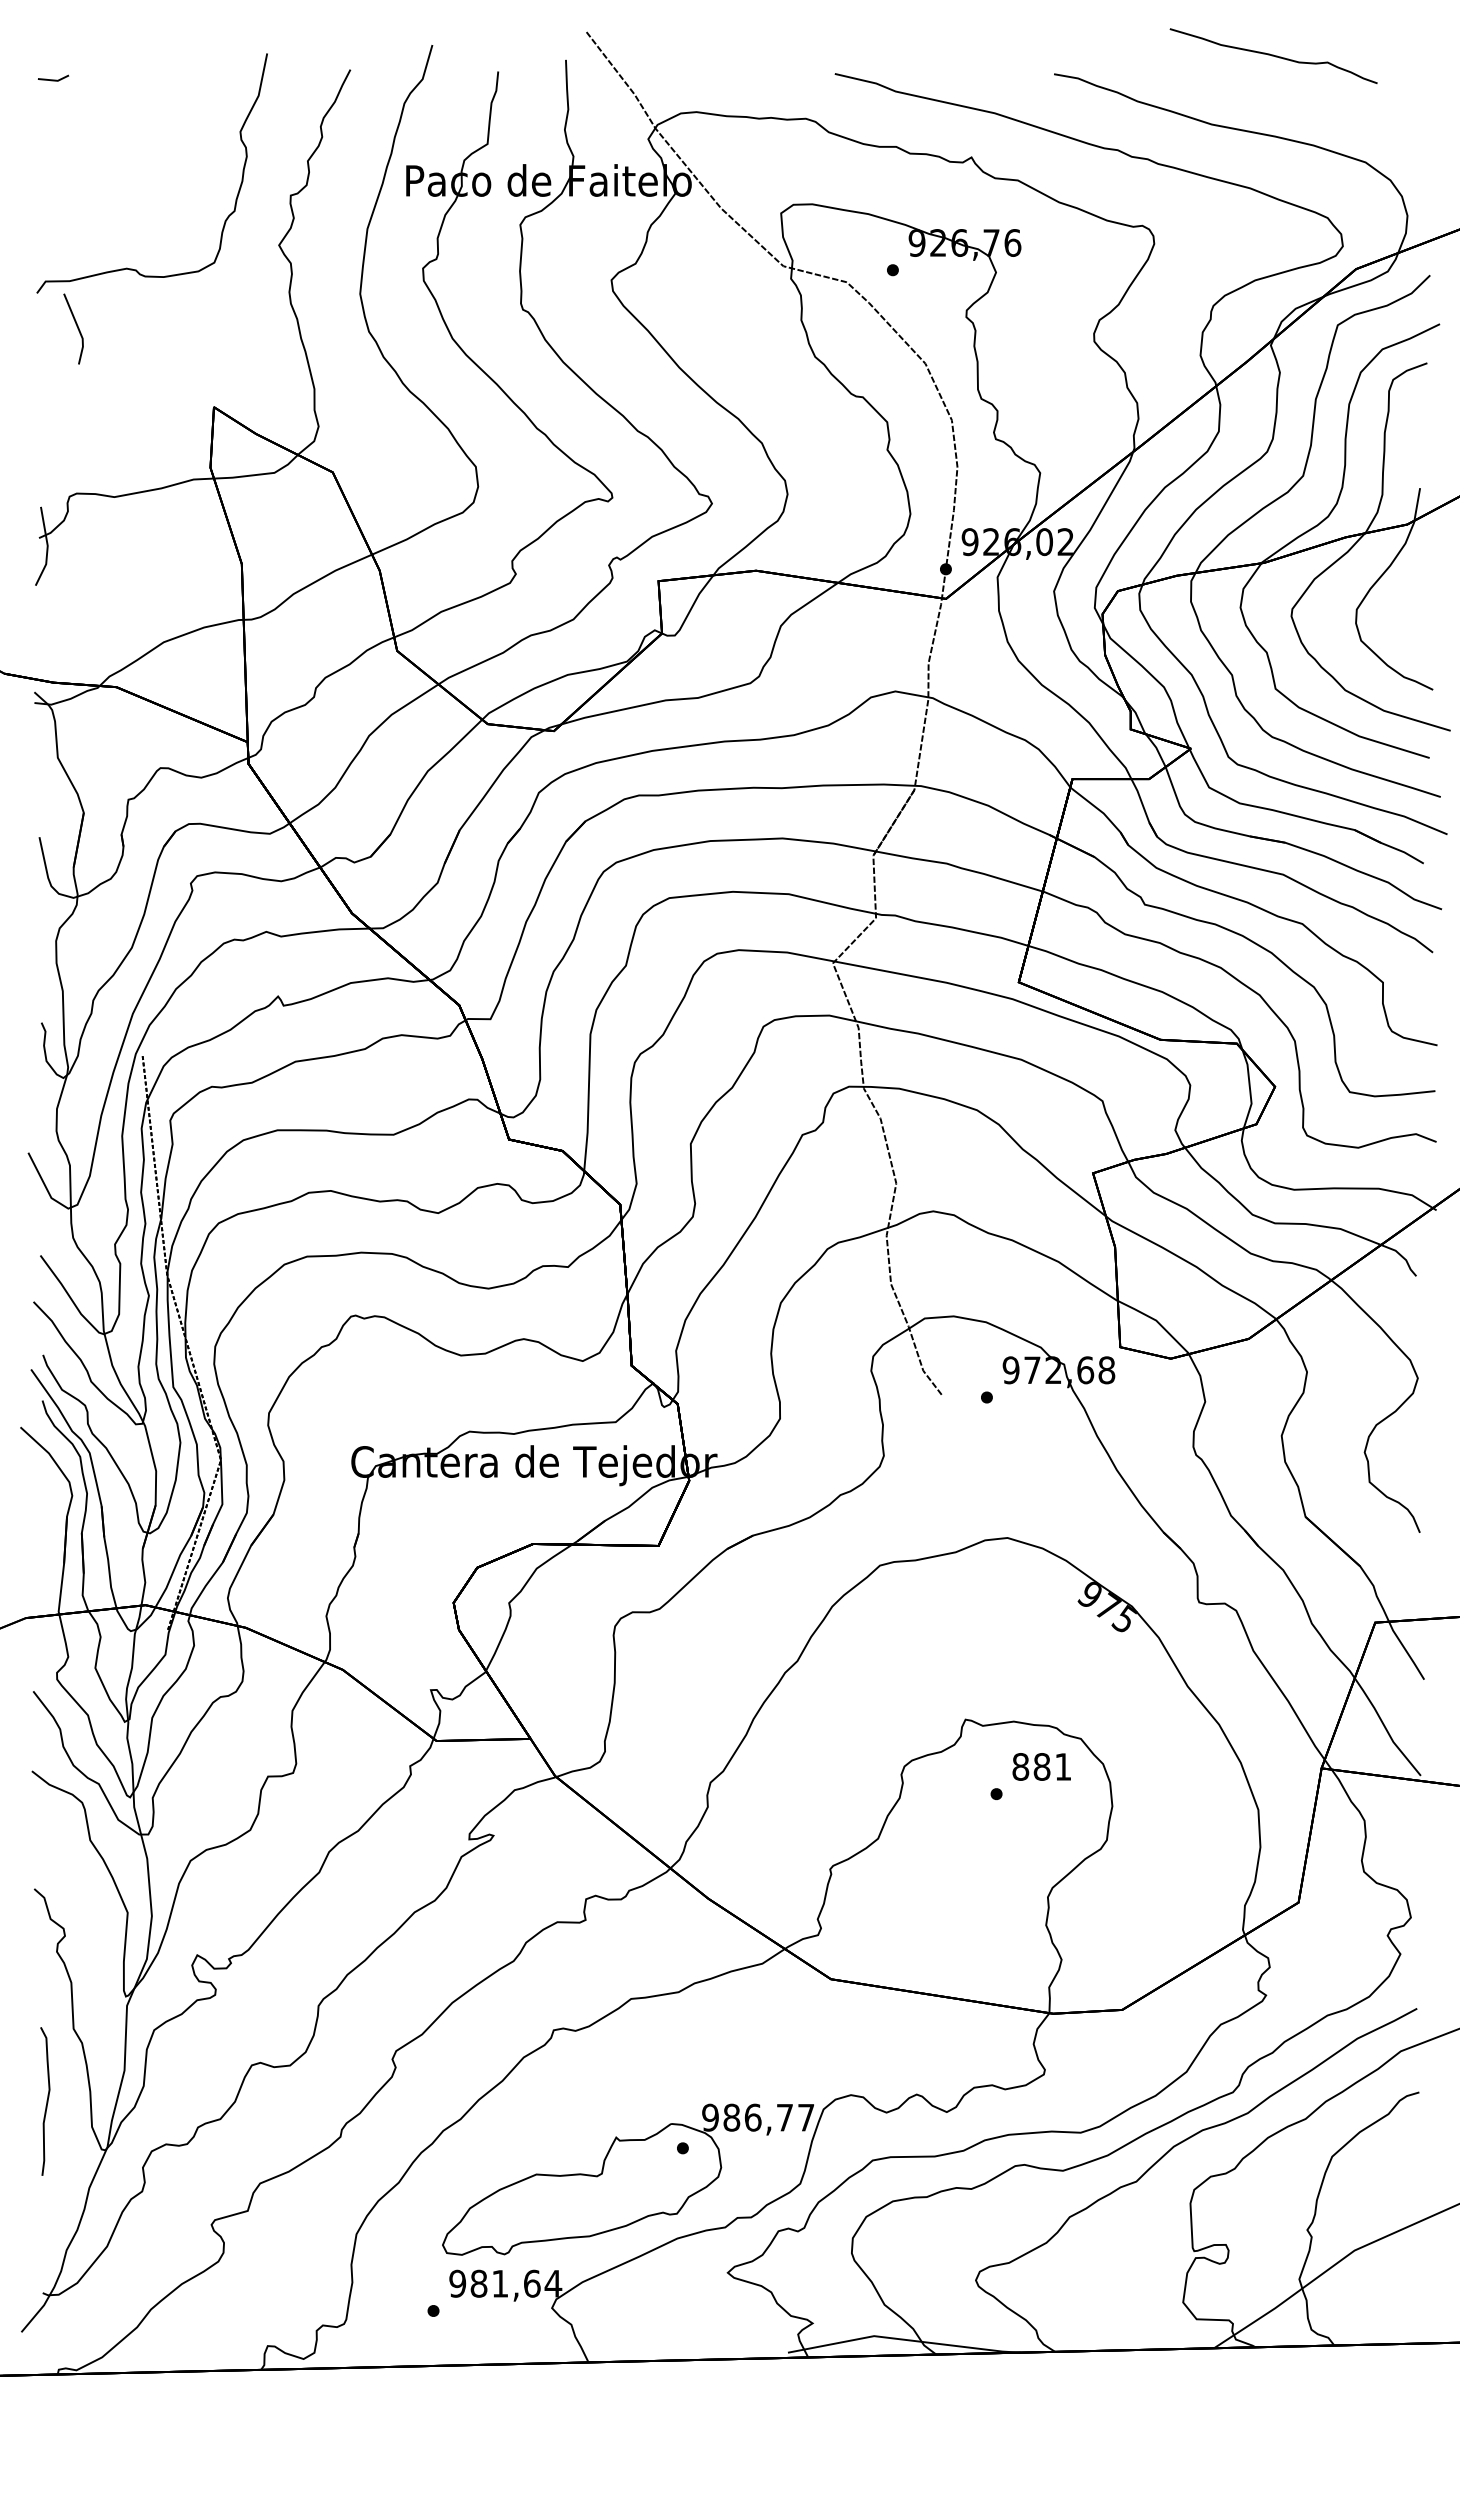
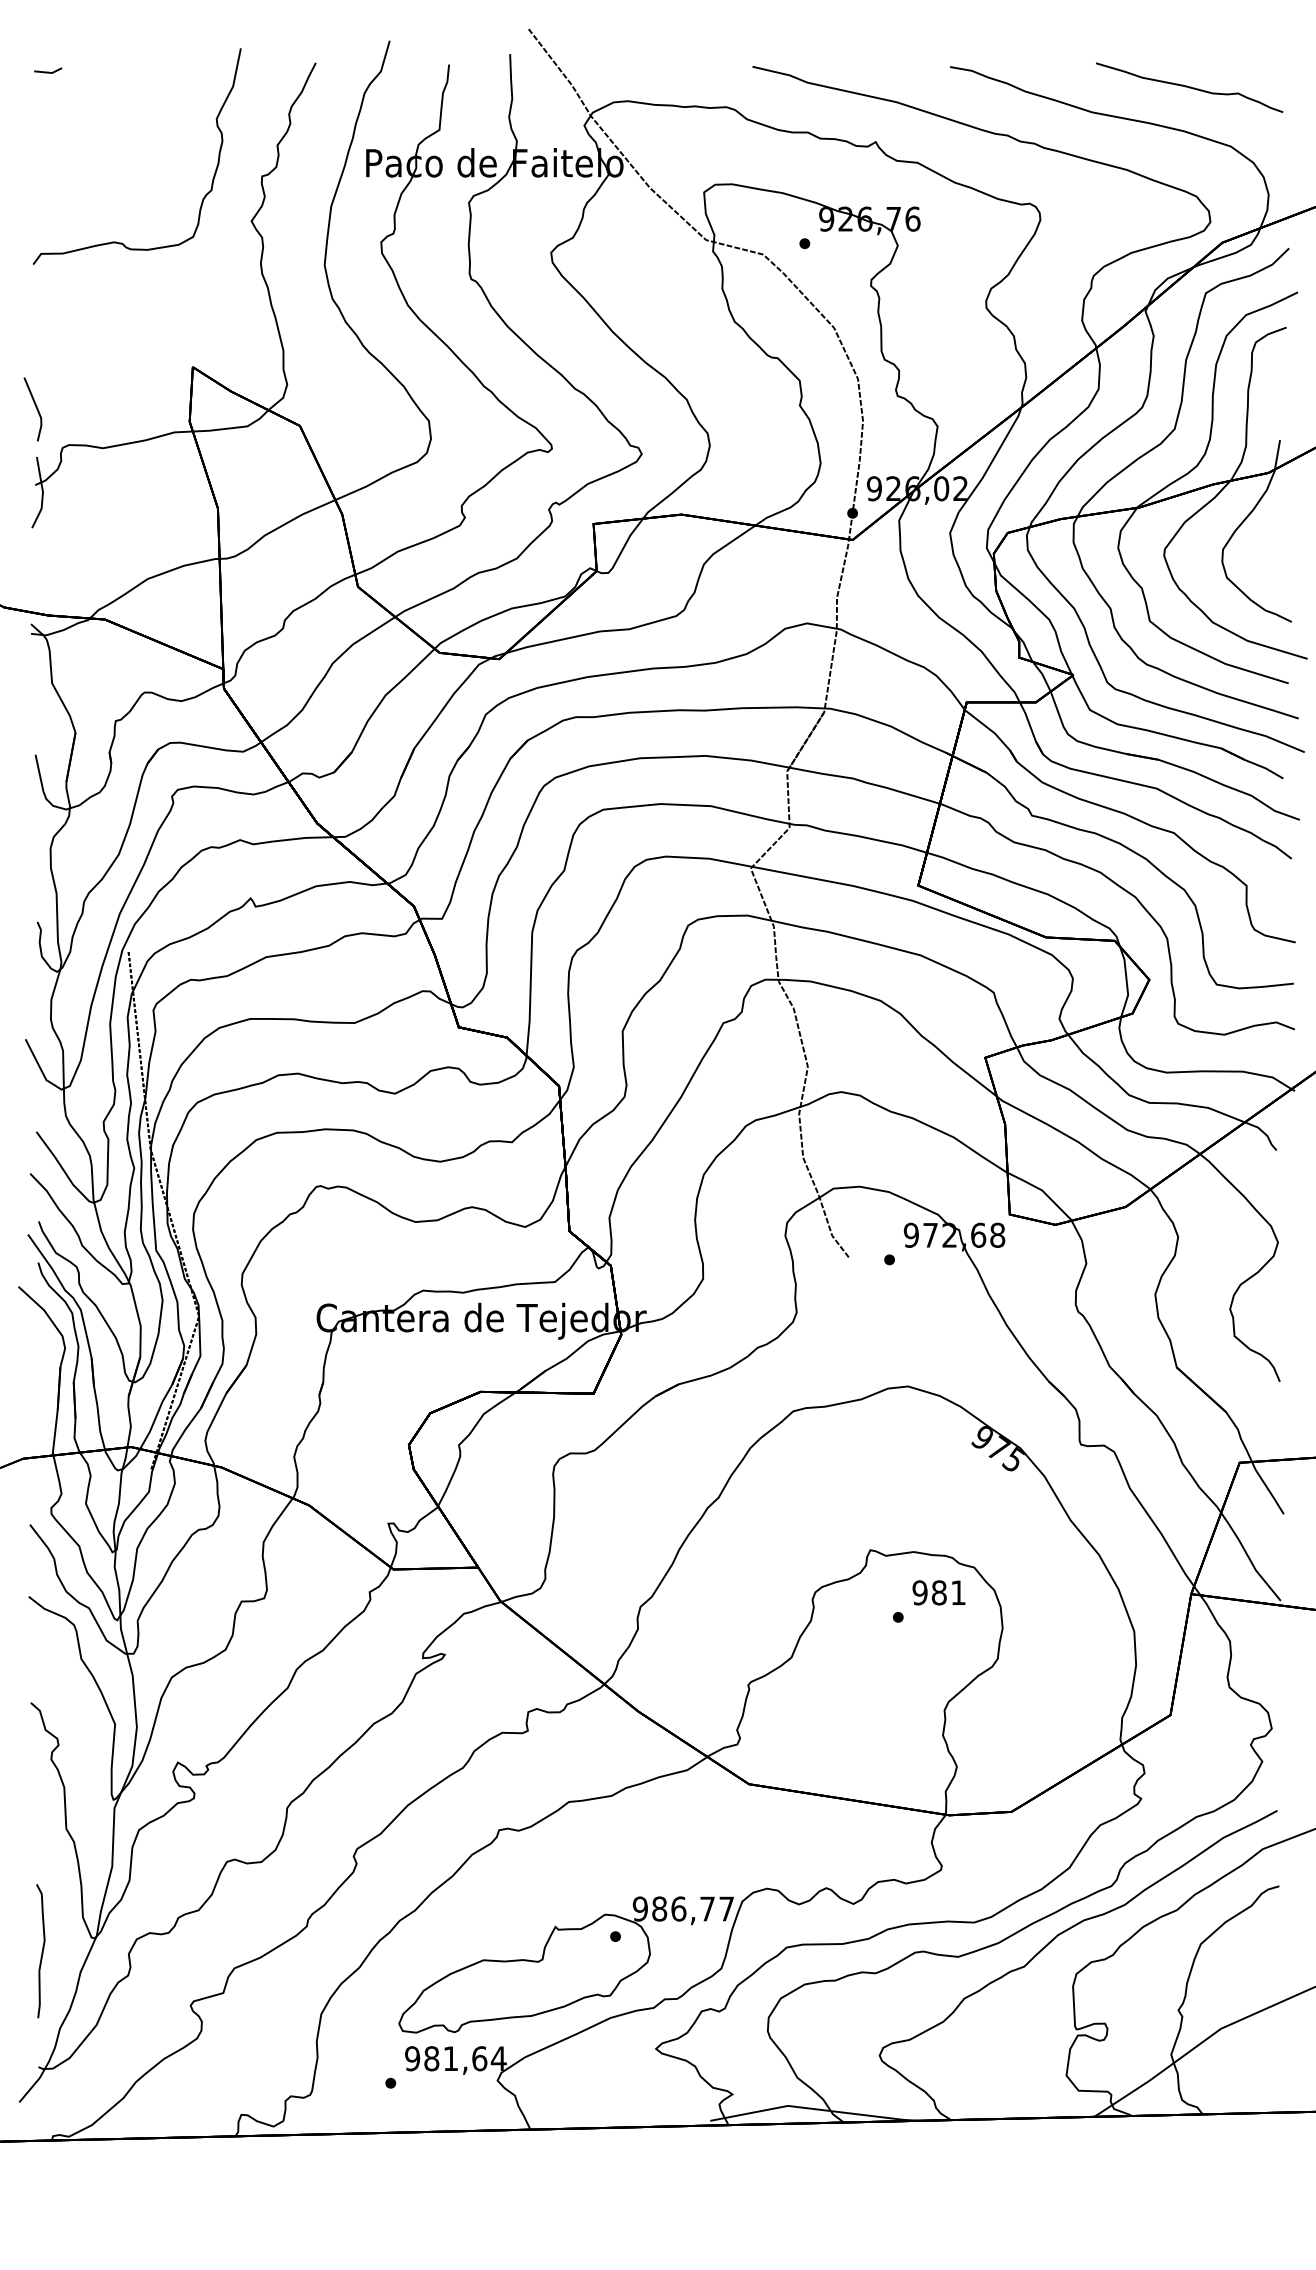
curve: (1273, 55) -> (1189, 87), moved
line: (76, 326) -> (35, 407), moved
text: (1020, 1766) -> (919, 1592), 881 -> 981
curve: (46, 2101) -> (41, 1951), moved

